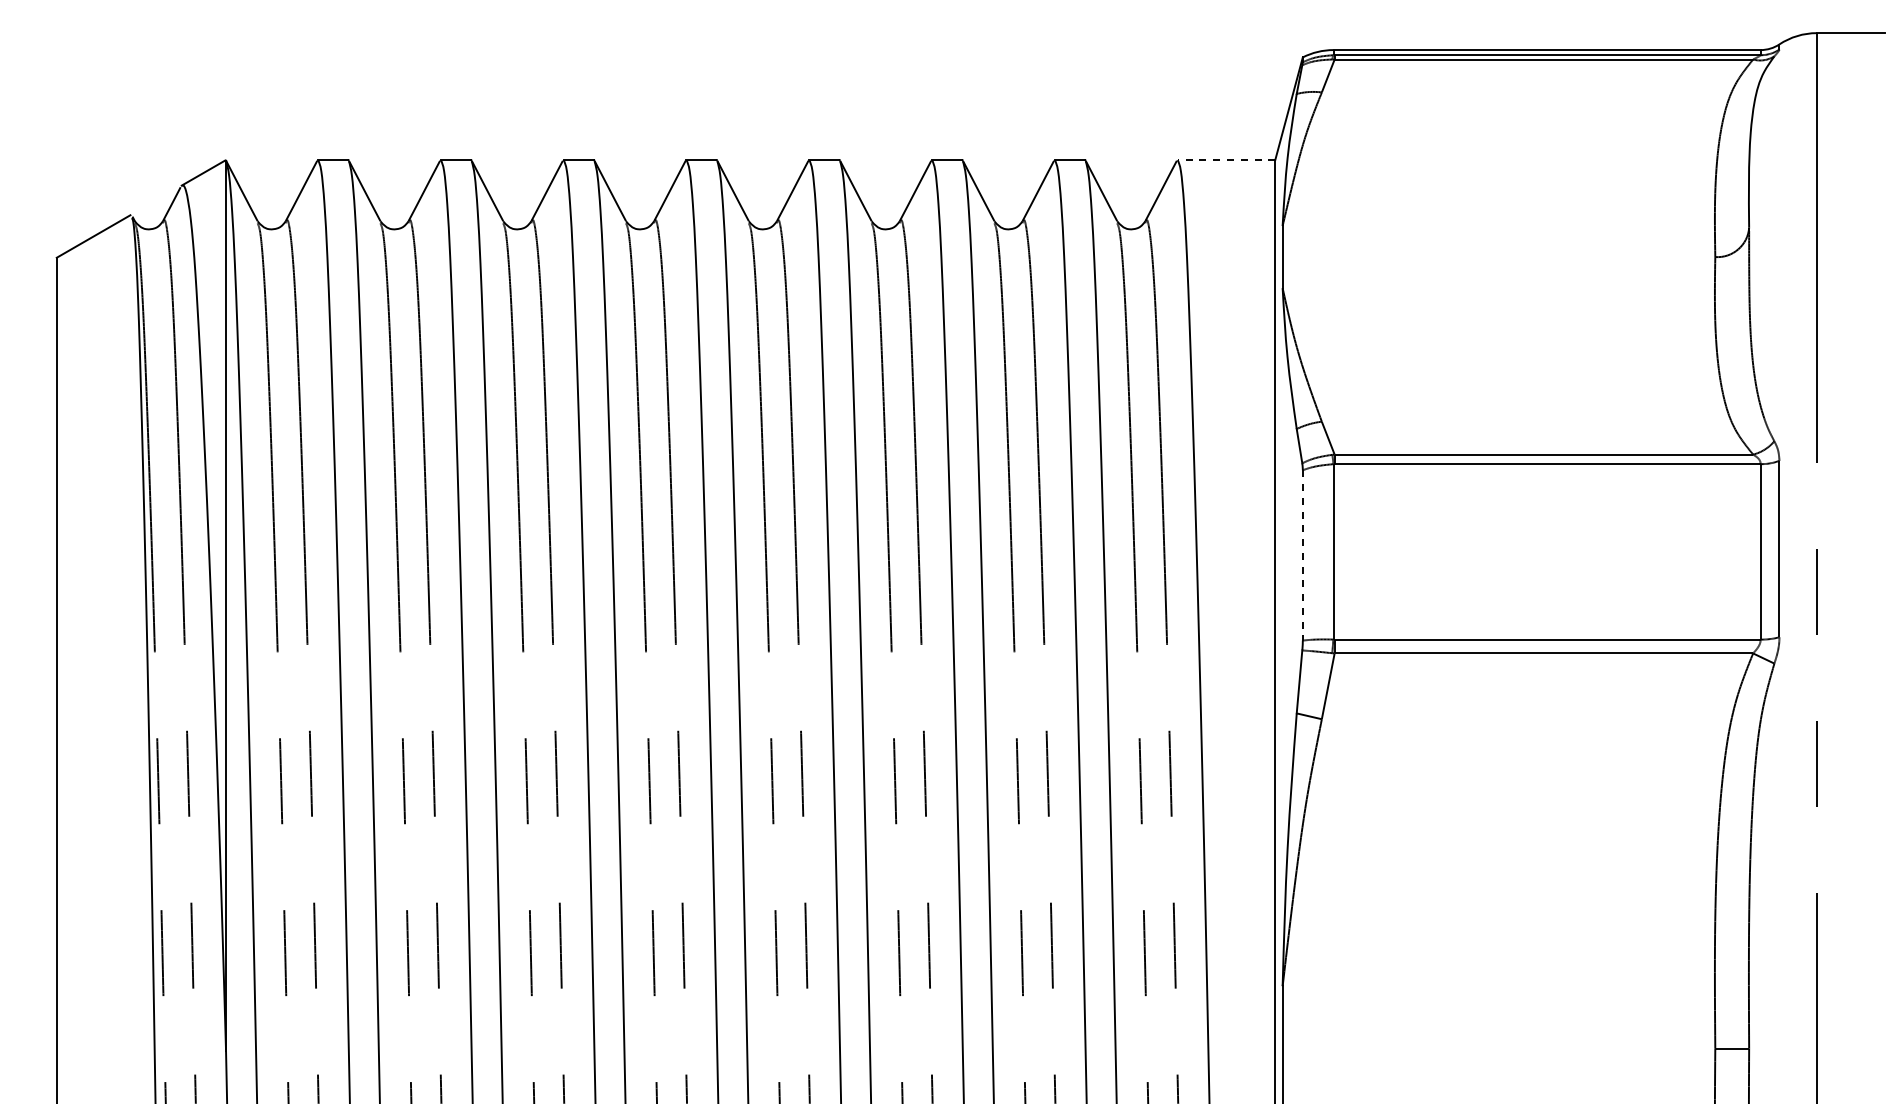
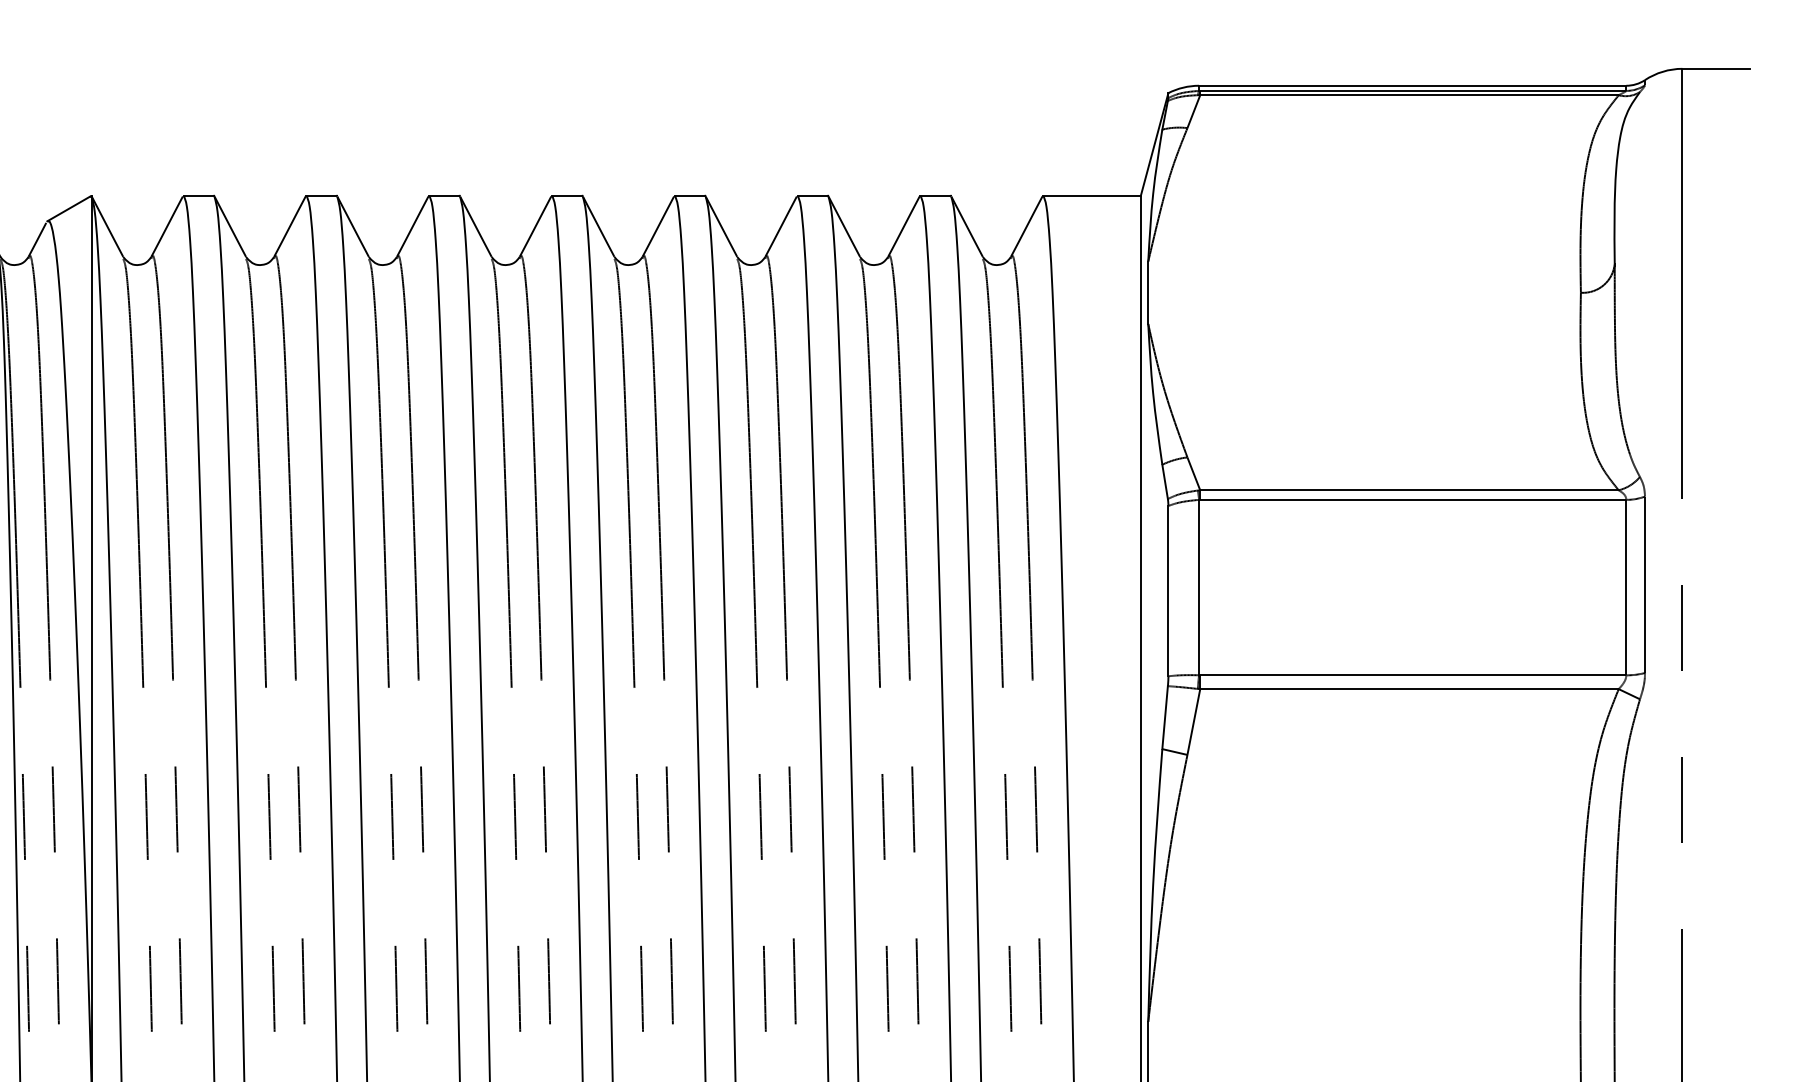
line: (1226, 160) -> (1092, 196), dashed -> solid
line: (1302, 555) -> (1168, 591), dashed -> solid

